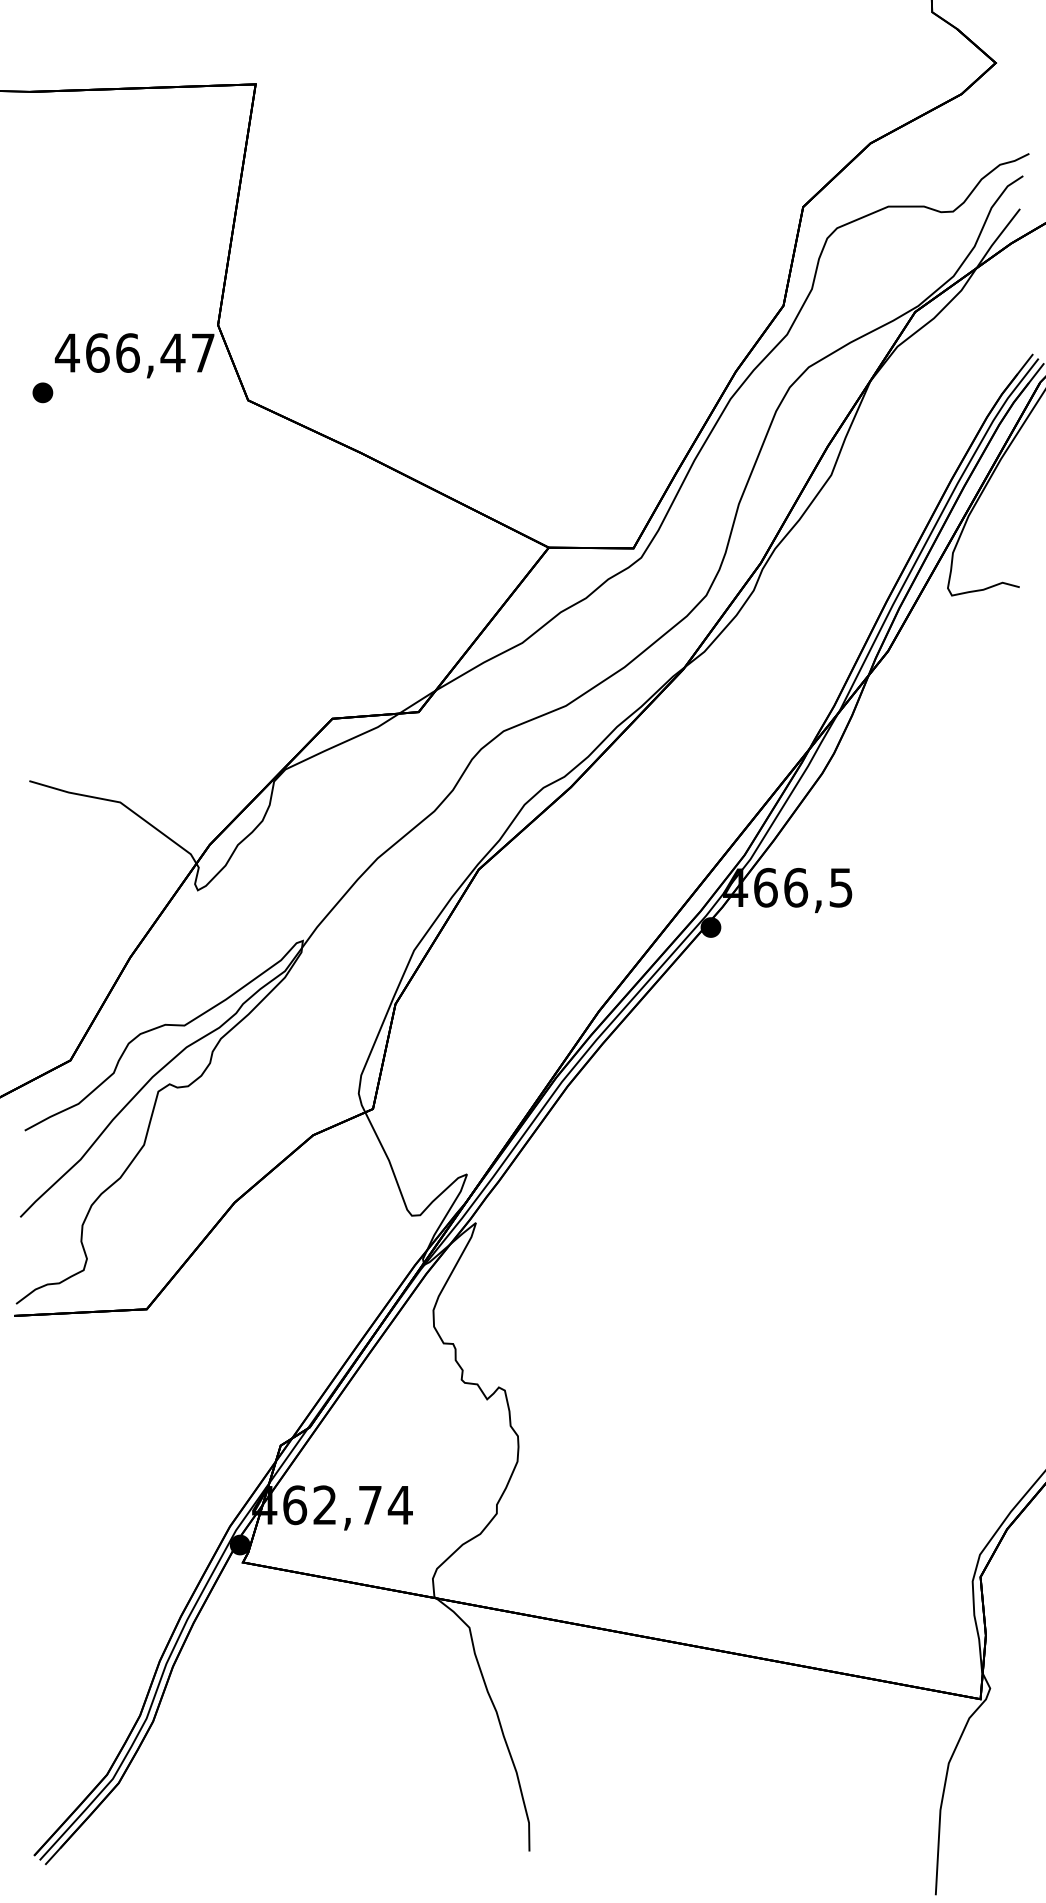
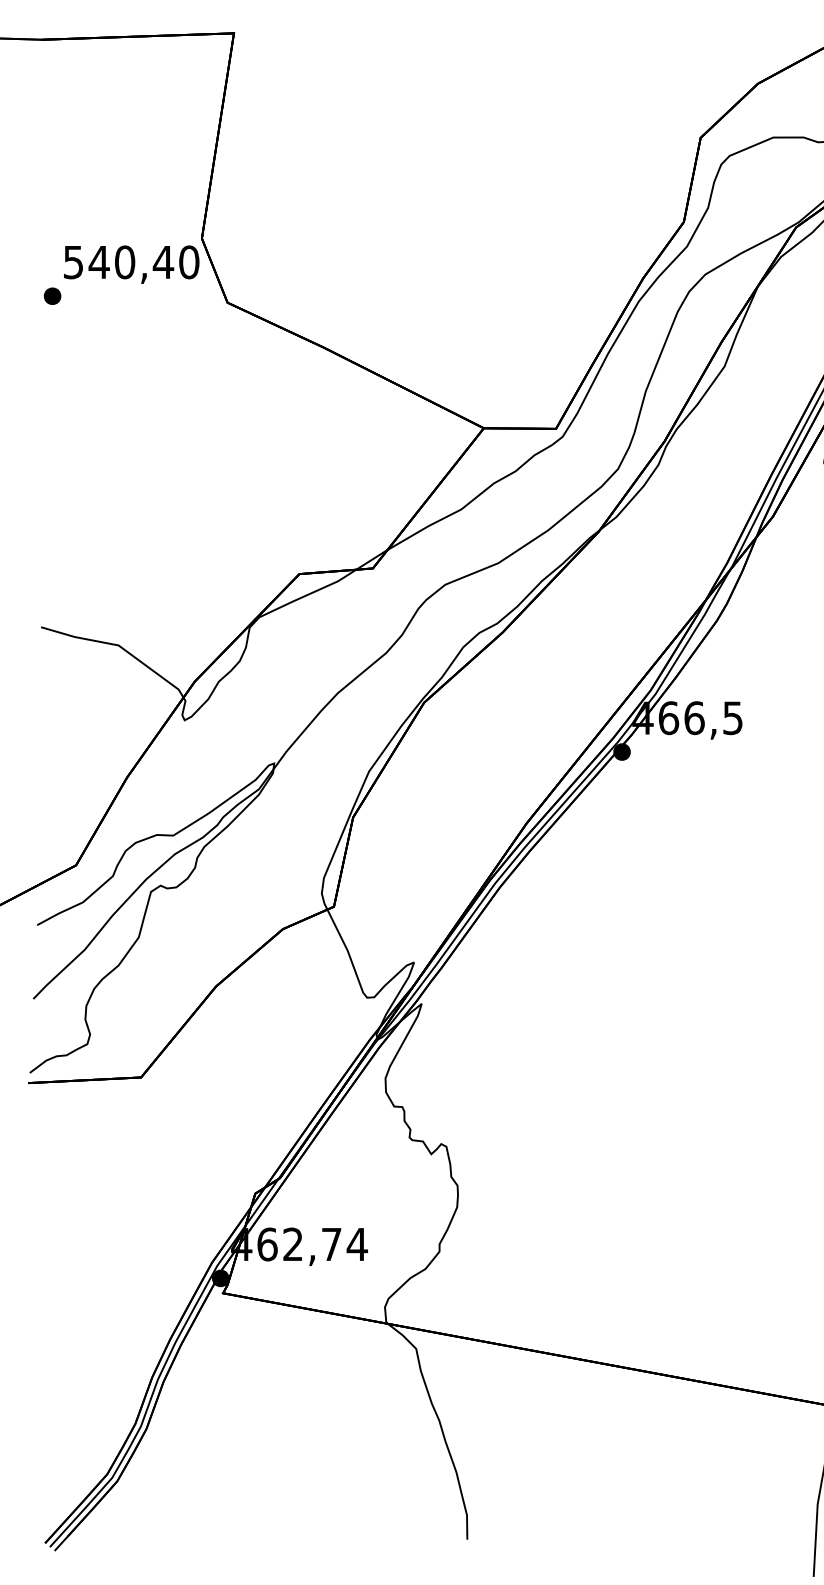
text: (134, 352) -> (130, 261), 466,47 -> 540,40

